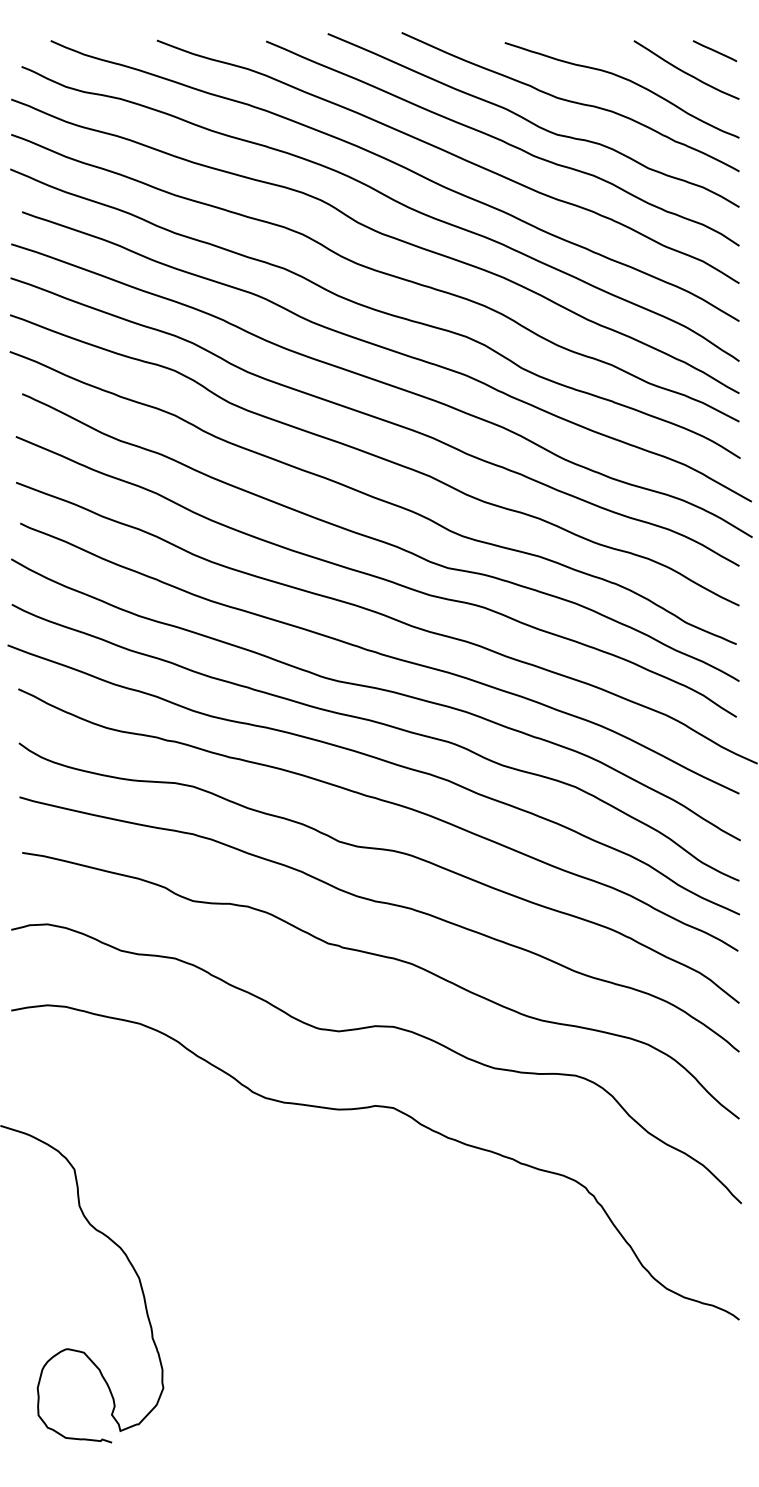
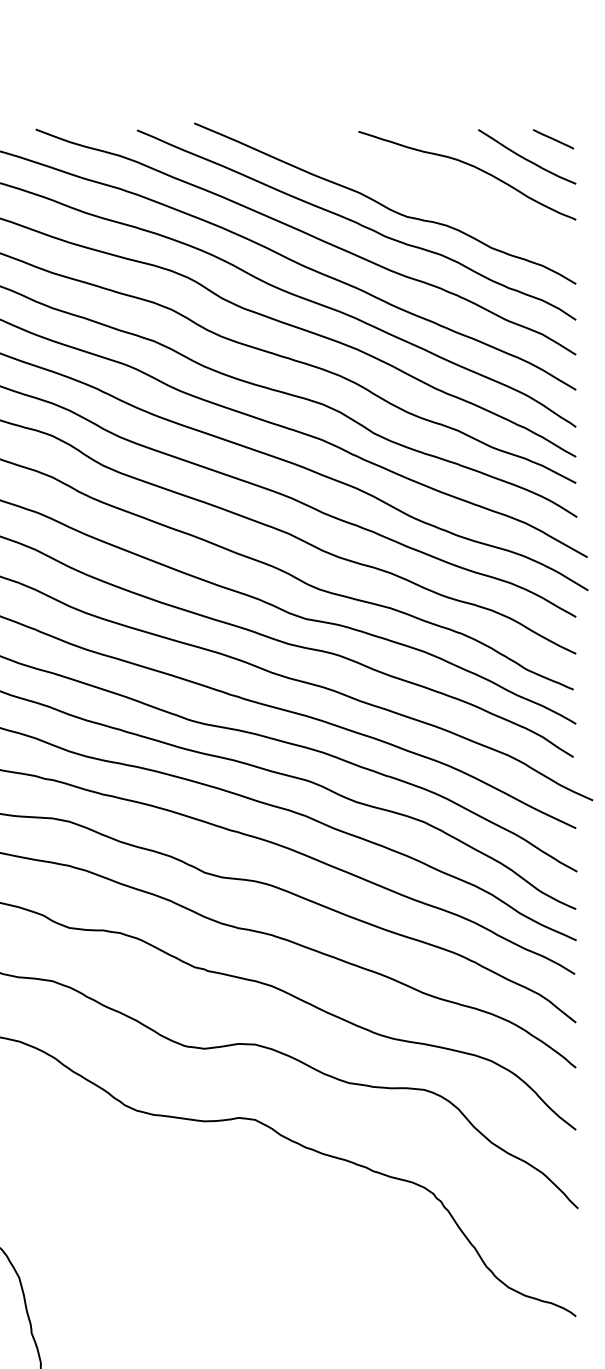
curve: (570, 102) -> (419, 186), removed

